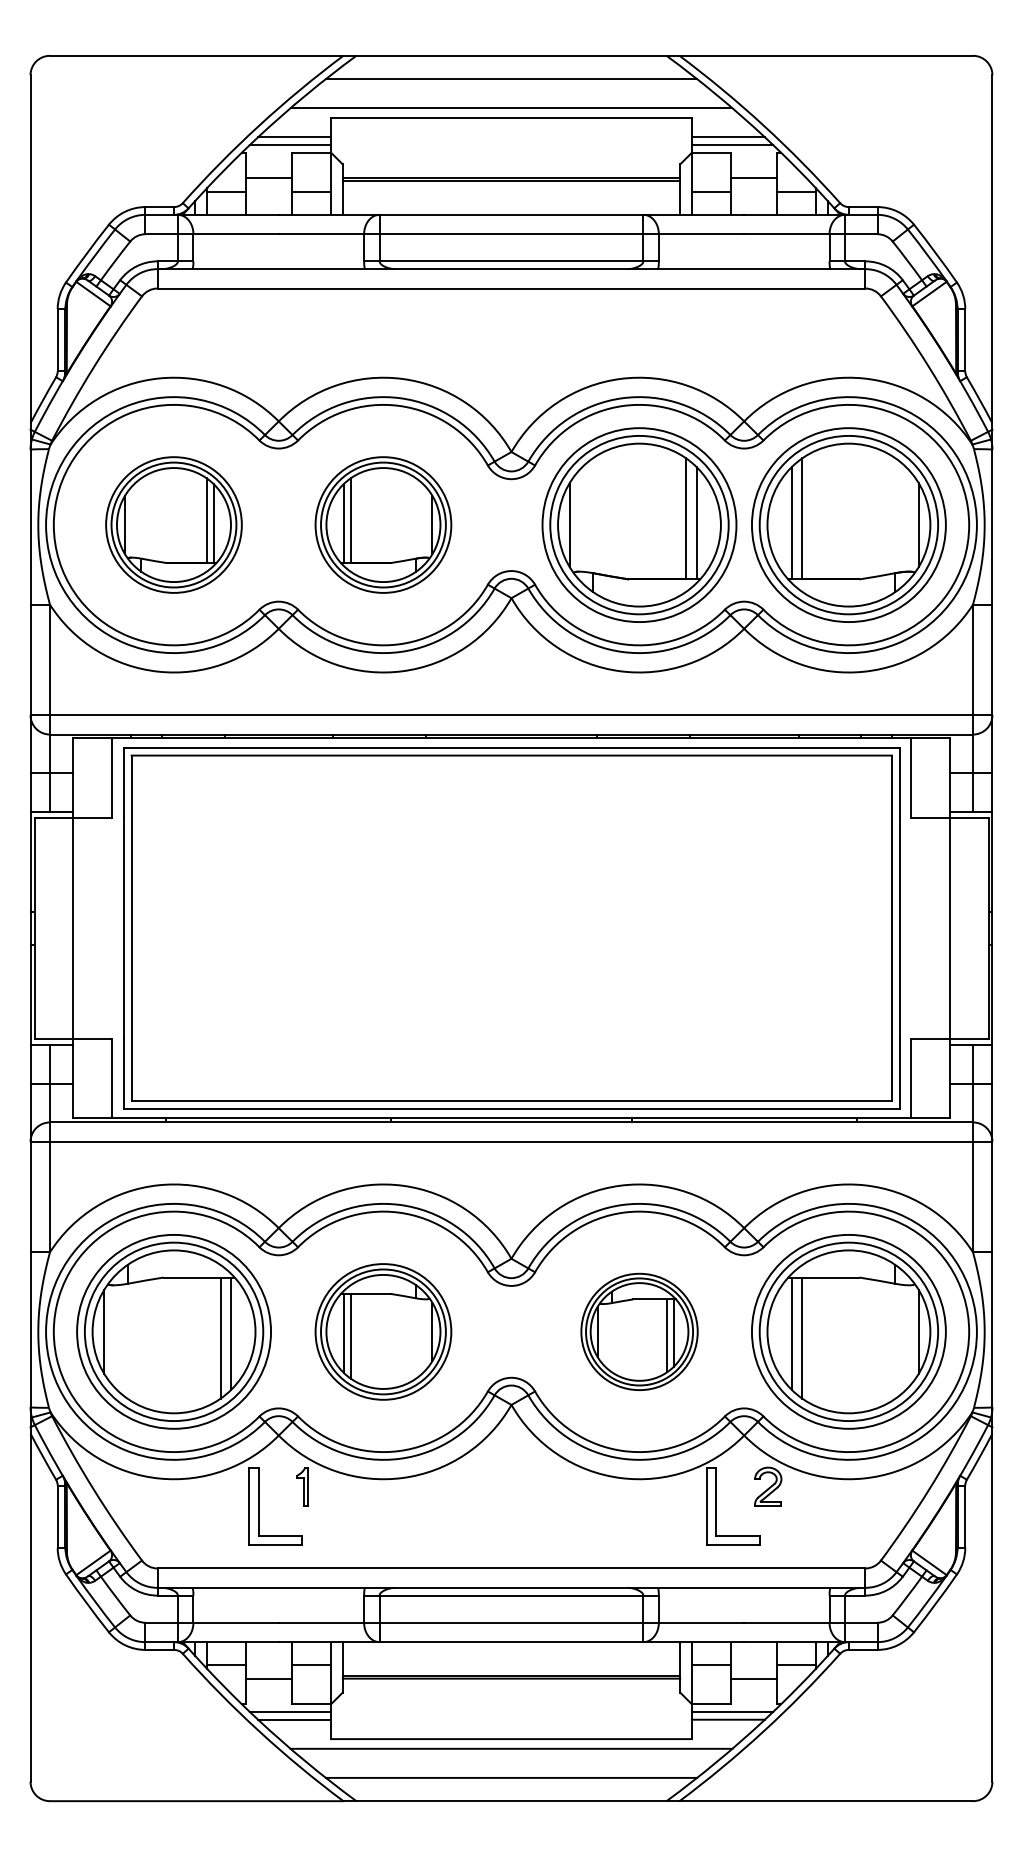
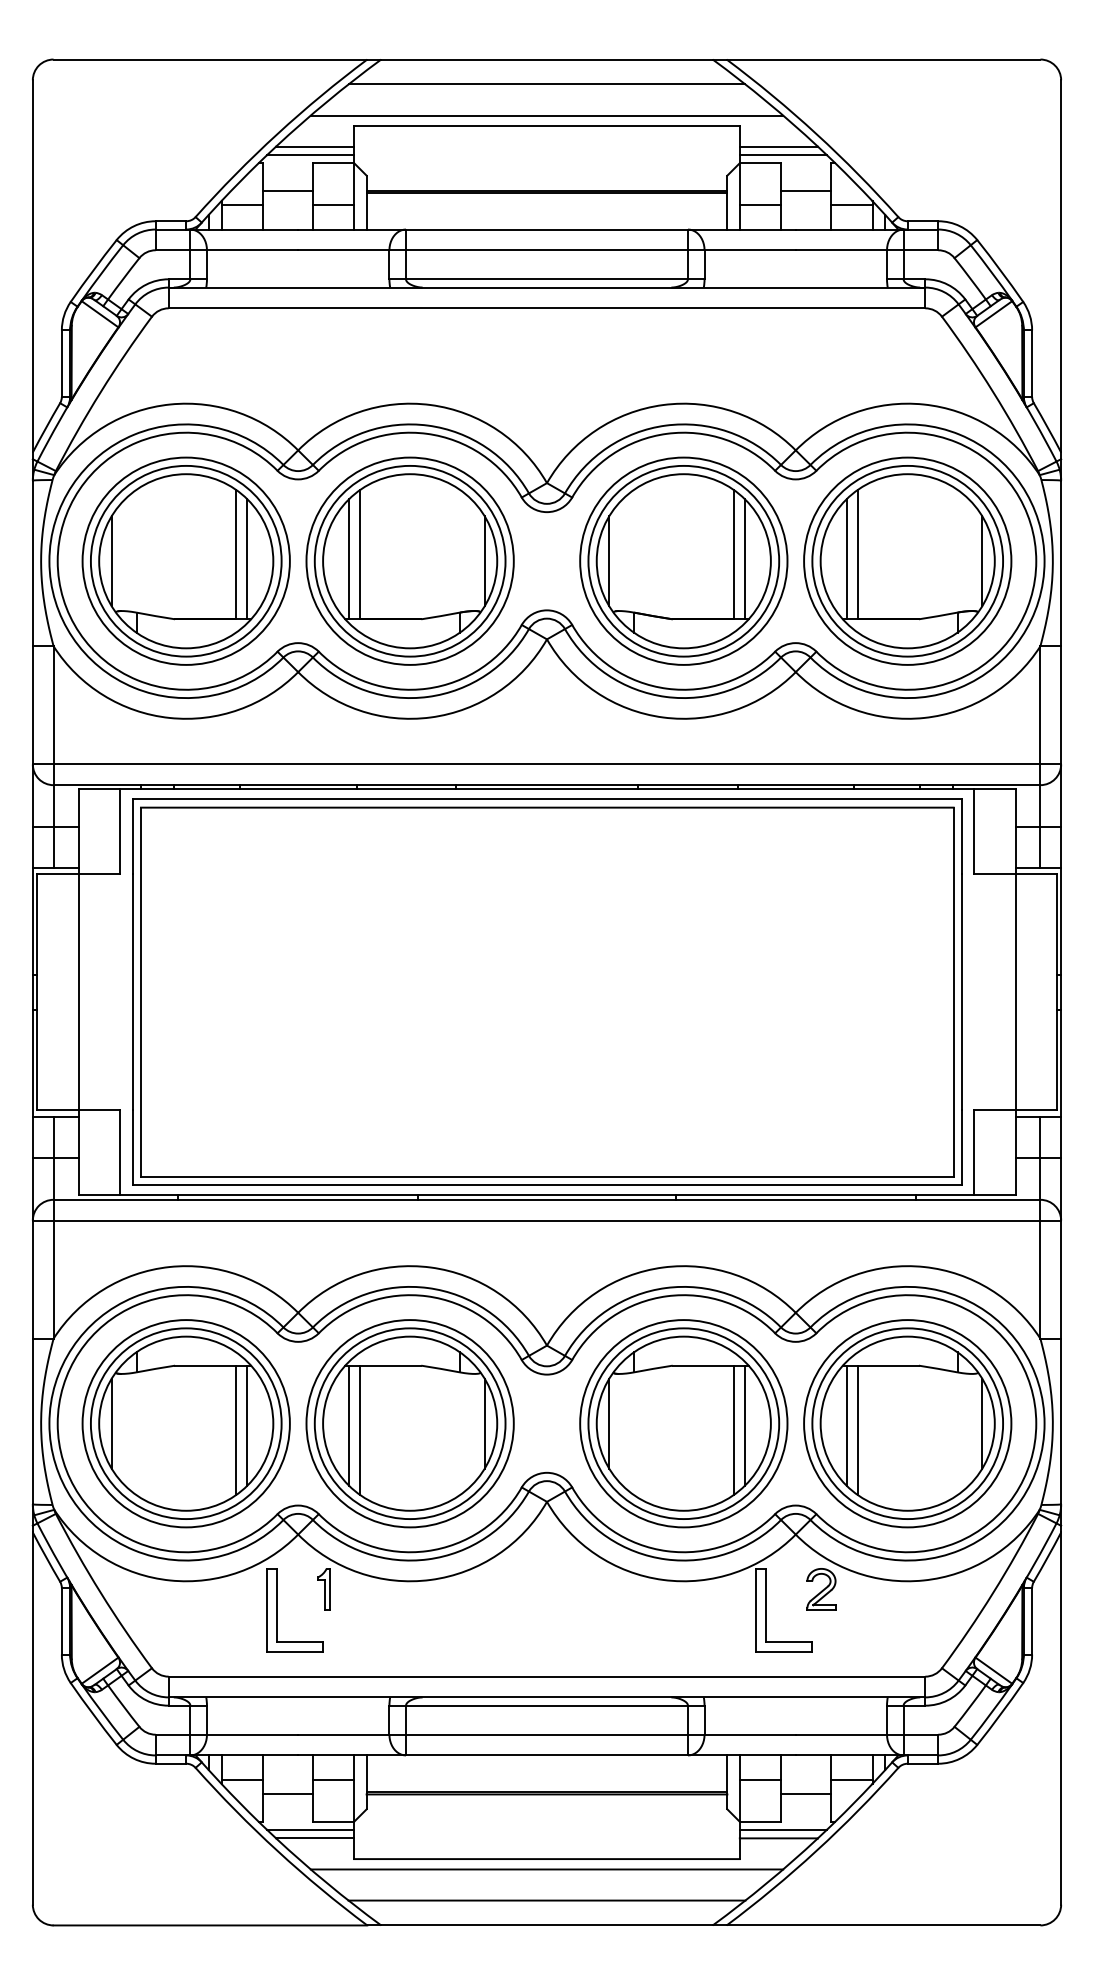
part: (173, 524) -> (185, 560), size x1.43
part: (382, 524) -> (409, 560), size x1.43
part: (382, 1331) -> (409, 1423), size x1.43
part: (639, 1331) -> (683, 1423), size x1.67

